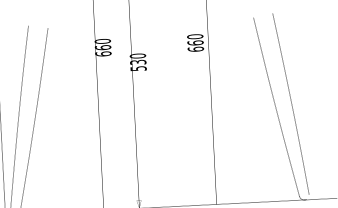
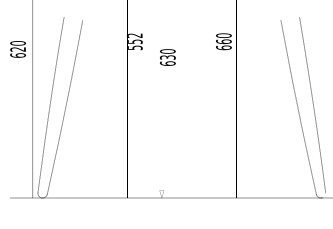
text: (102, 47) -> (134, 41), 660 -> 552
text: (138, 68) -> (167, 63), 530 -> 630

